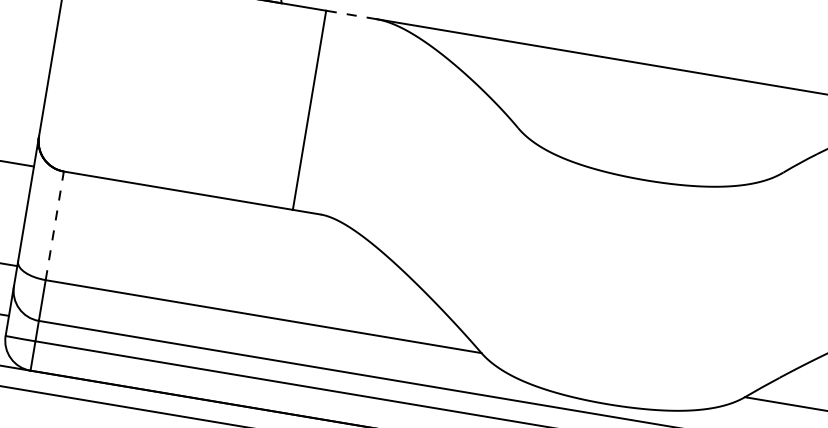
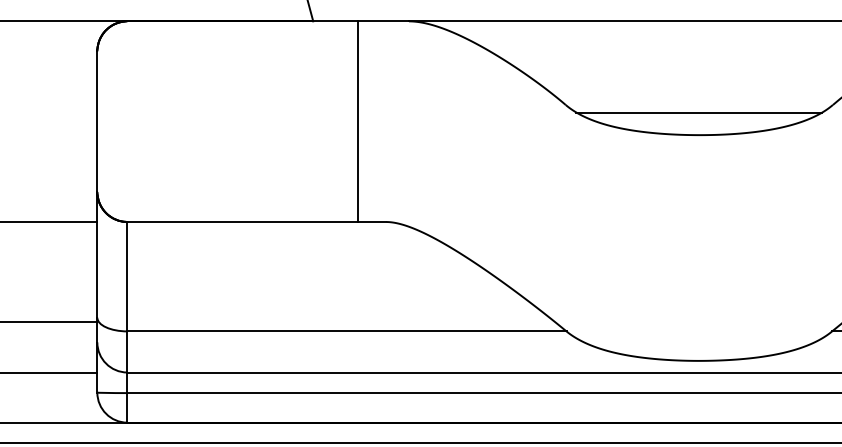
line: (351, 15) -> (383, 21), dashed -> solid
line: (649, 157) -> (699, 112), added
line: (54, 225) -> (127, 276), dashed -> solid

